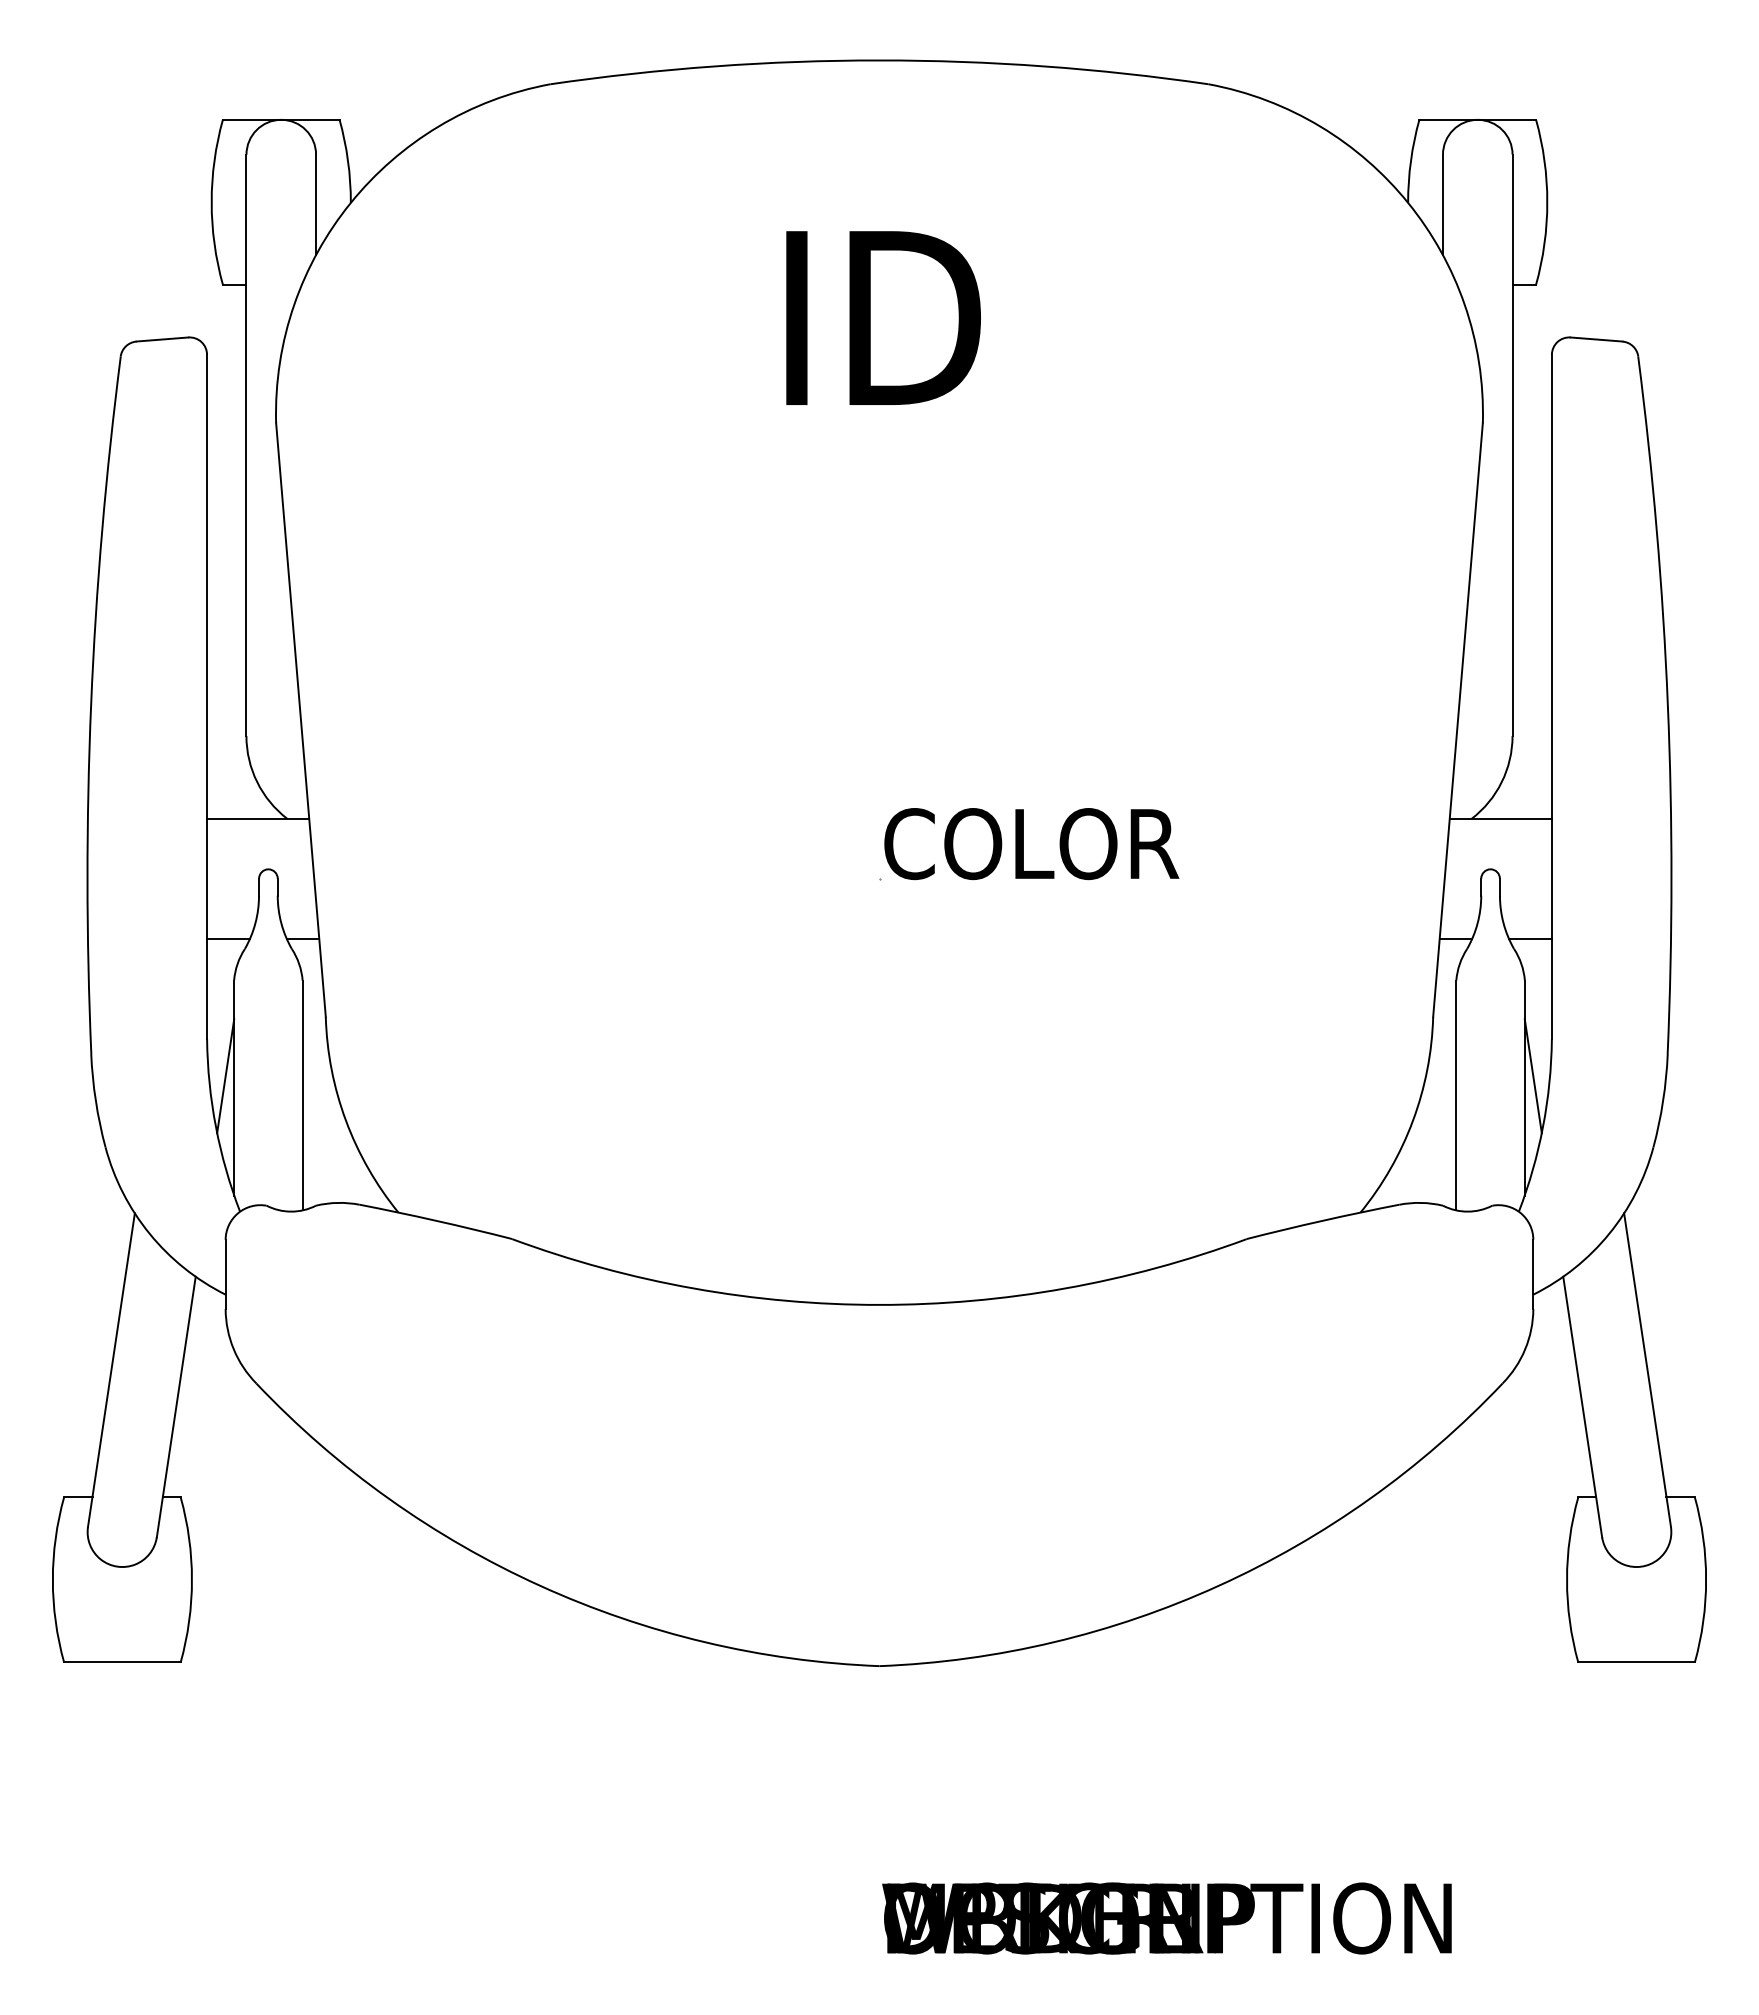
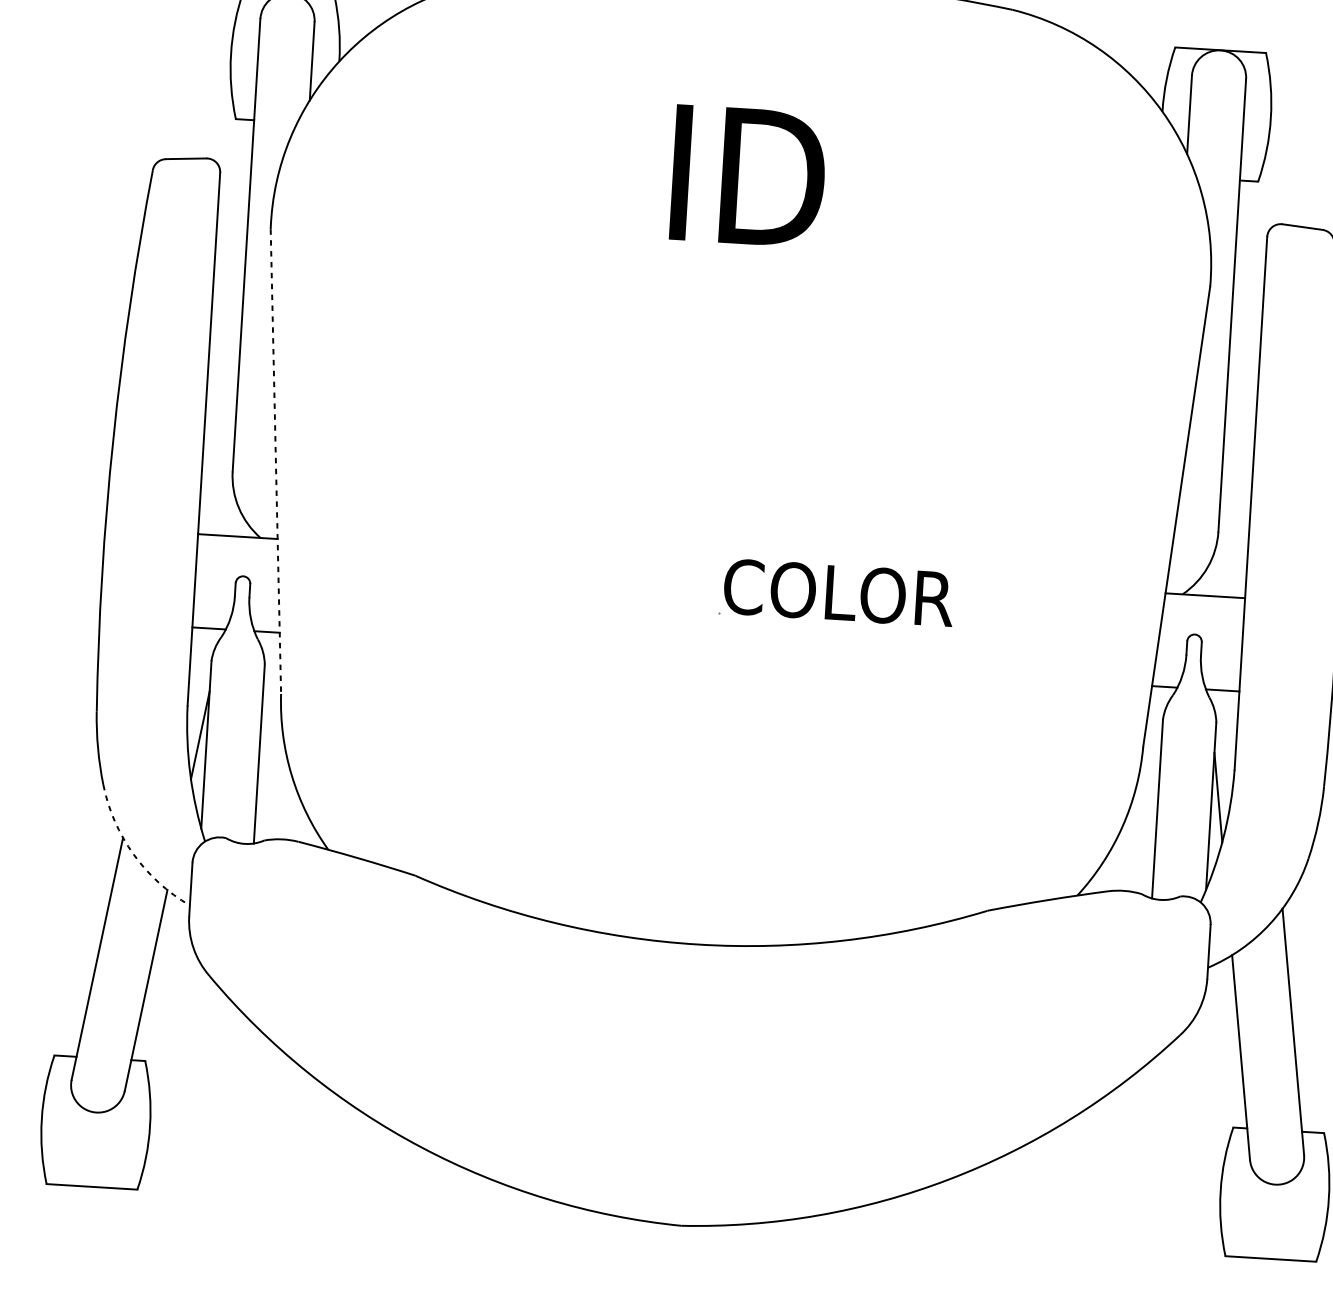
line: (300, 720) -> (275, 461), solid -> dashed
arc: (149, 1233) -> (133, 854), solid -> dashed

